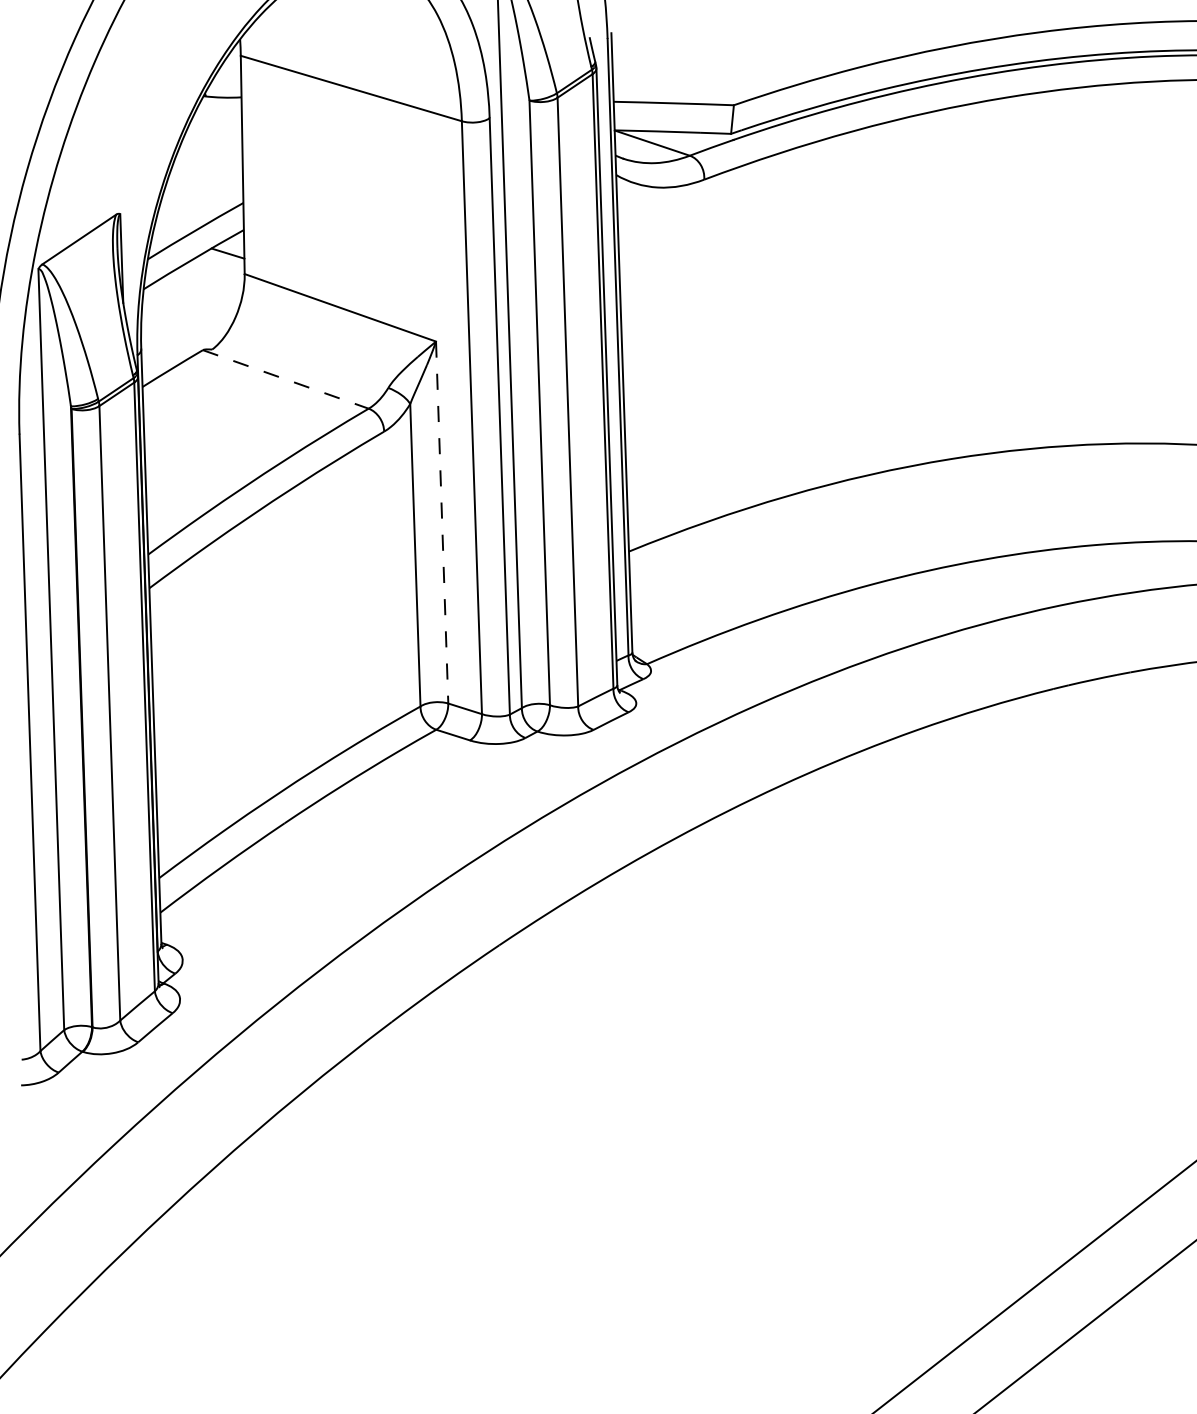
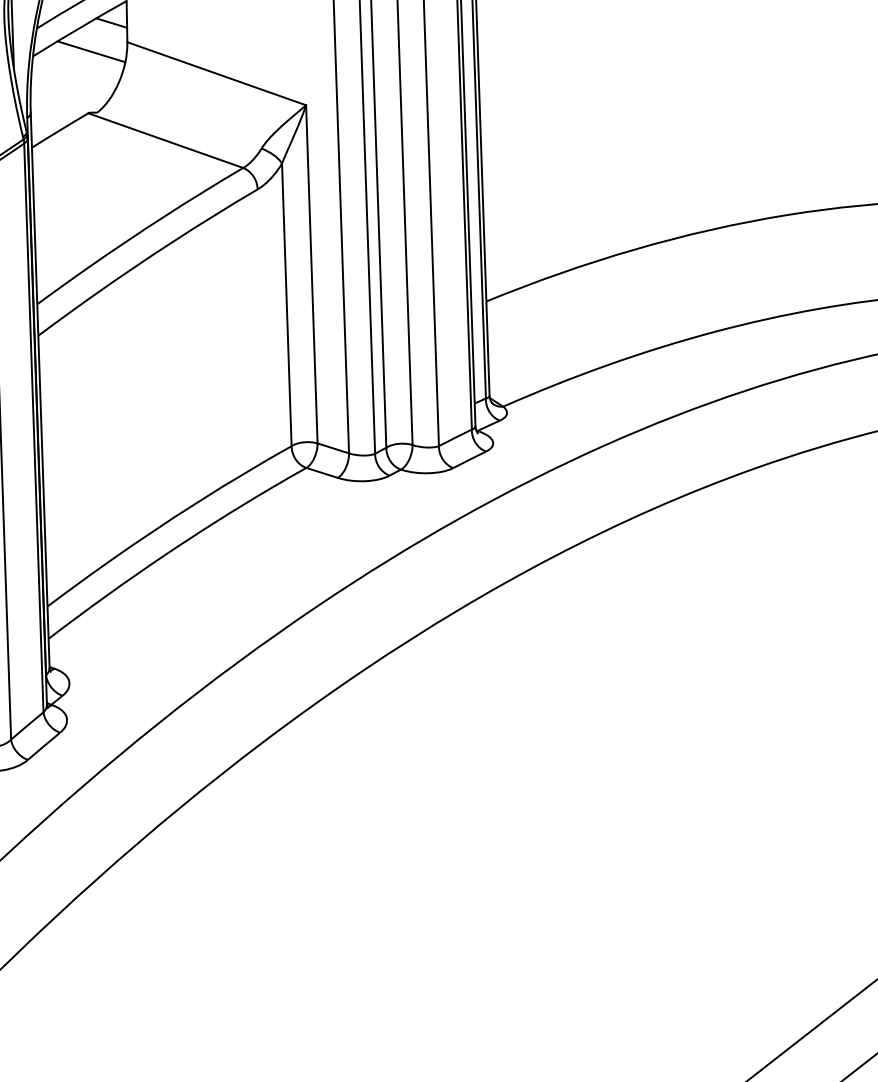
line: (206, 284) -> (91, 51), added
line: (285, 379) -> (165, 140), dashed -> solid
line: (442, 523) -> (312, 275), dashed -> solid

